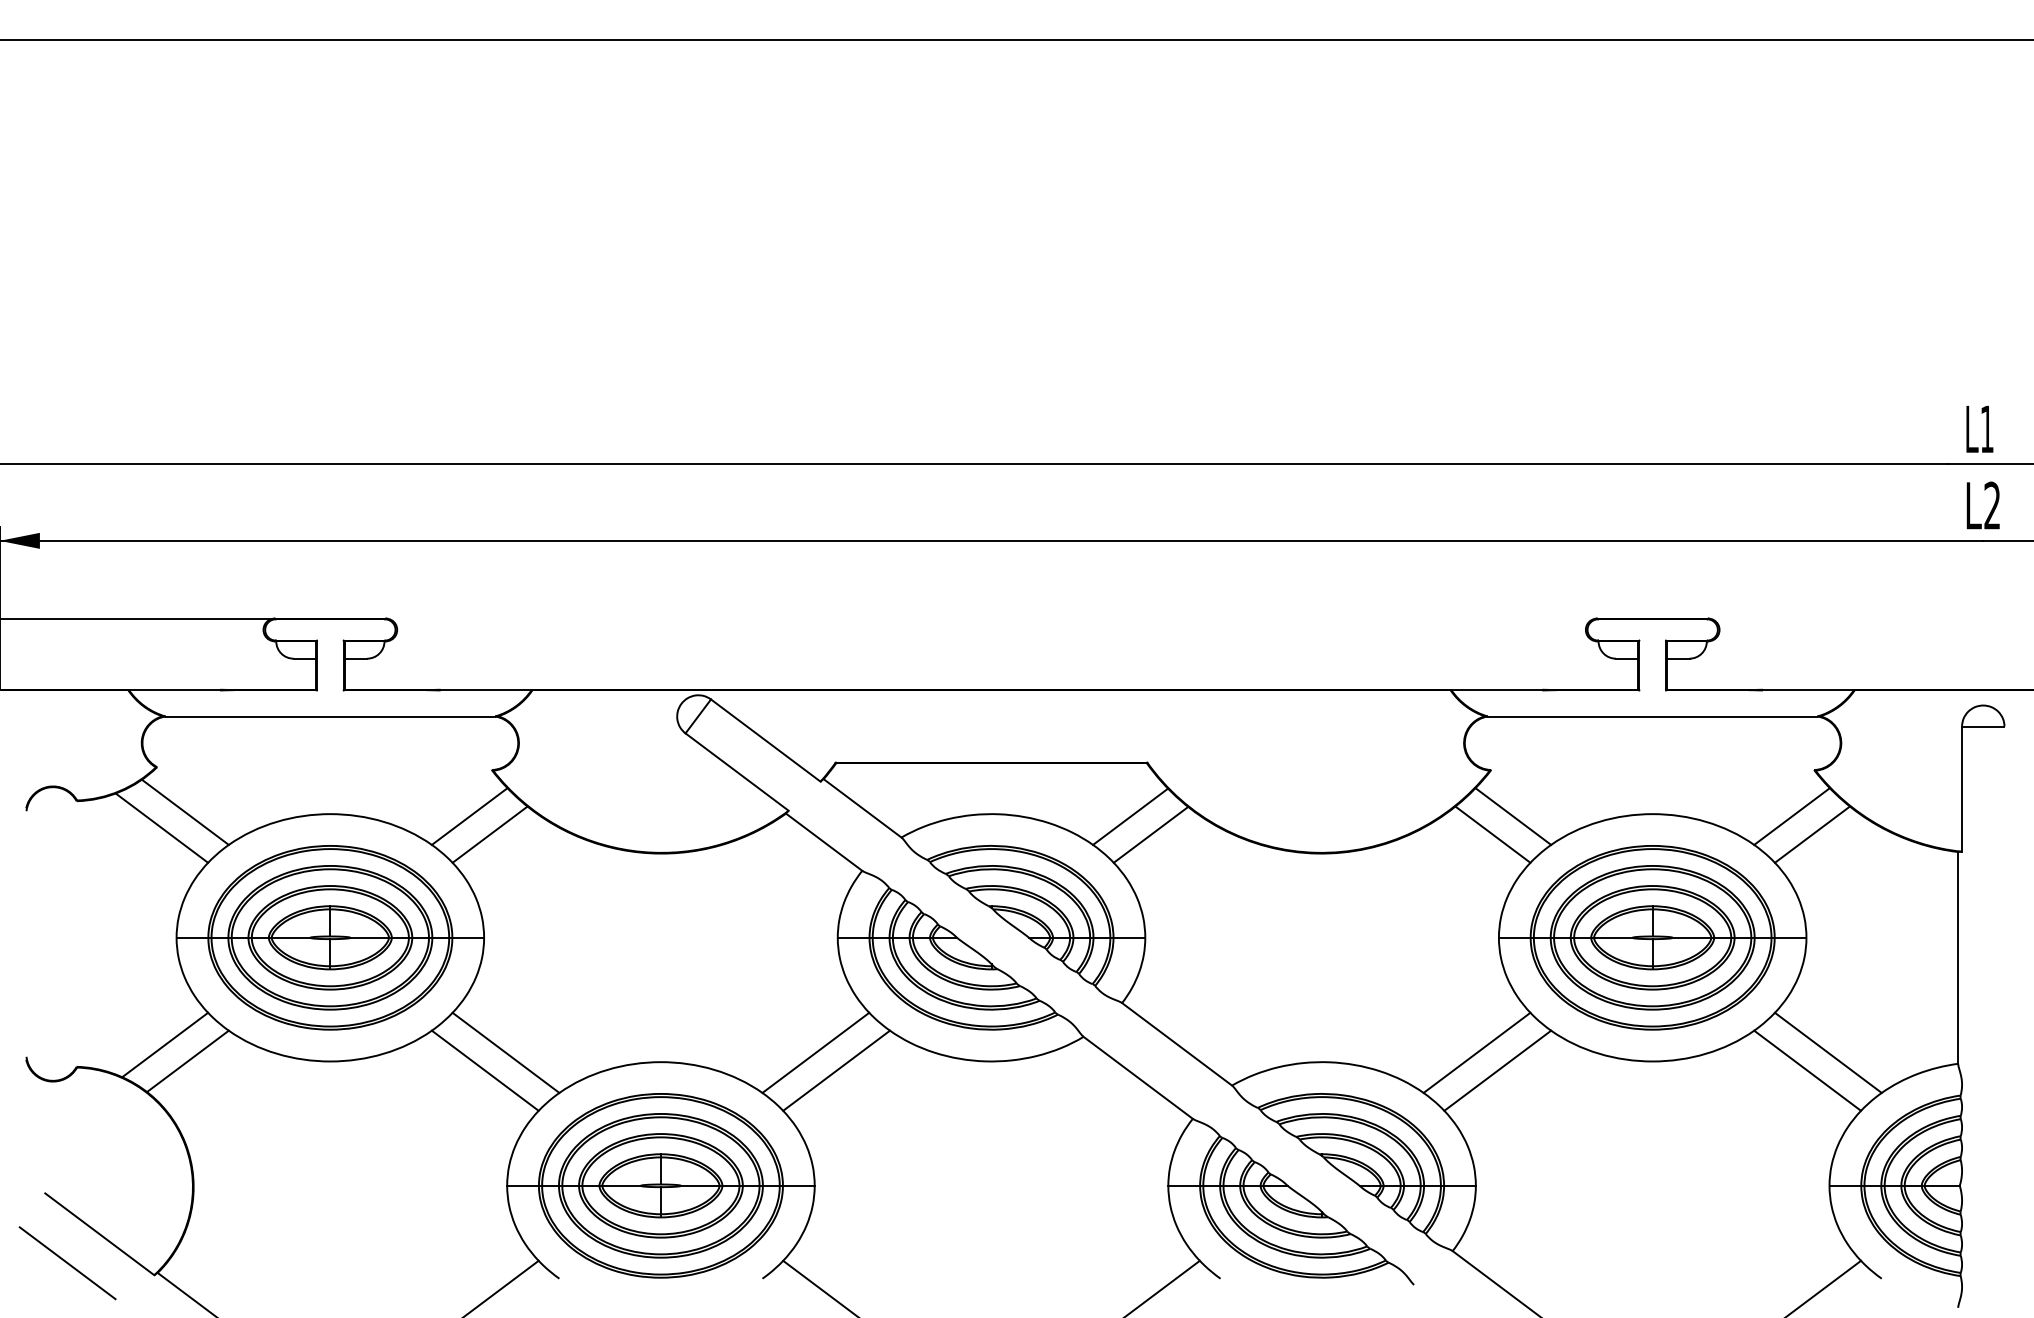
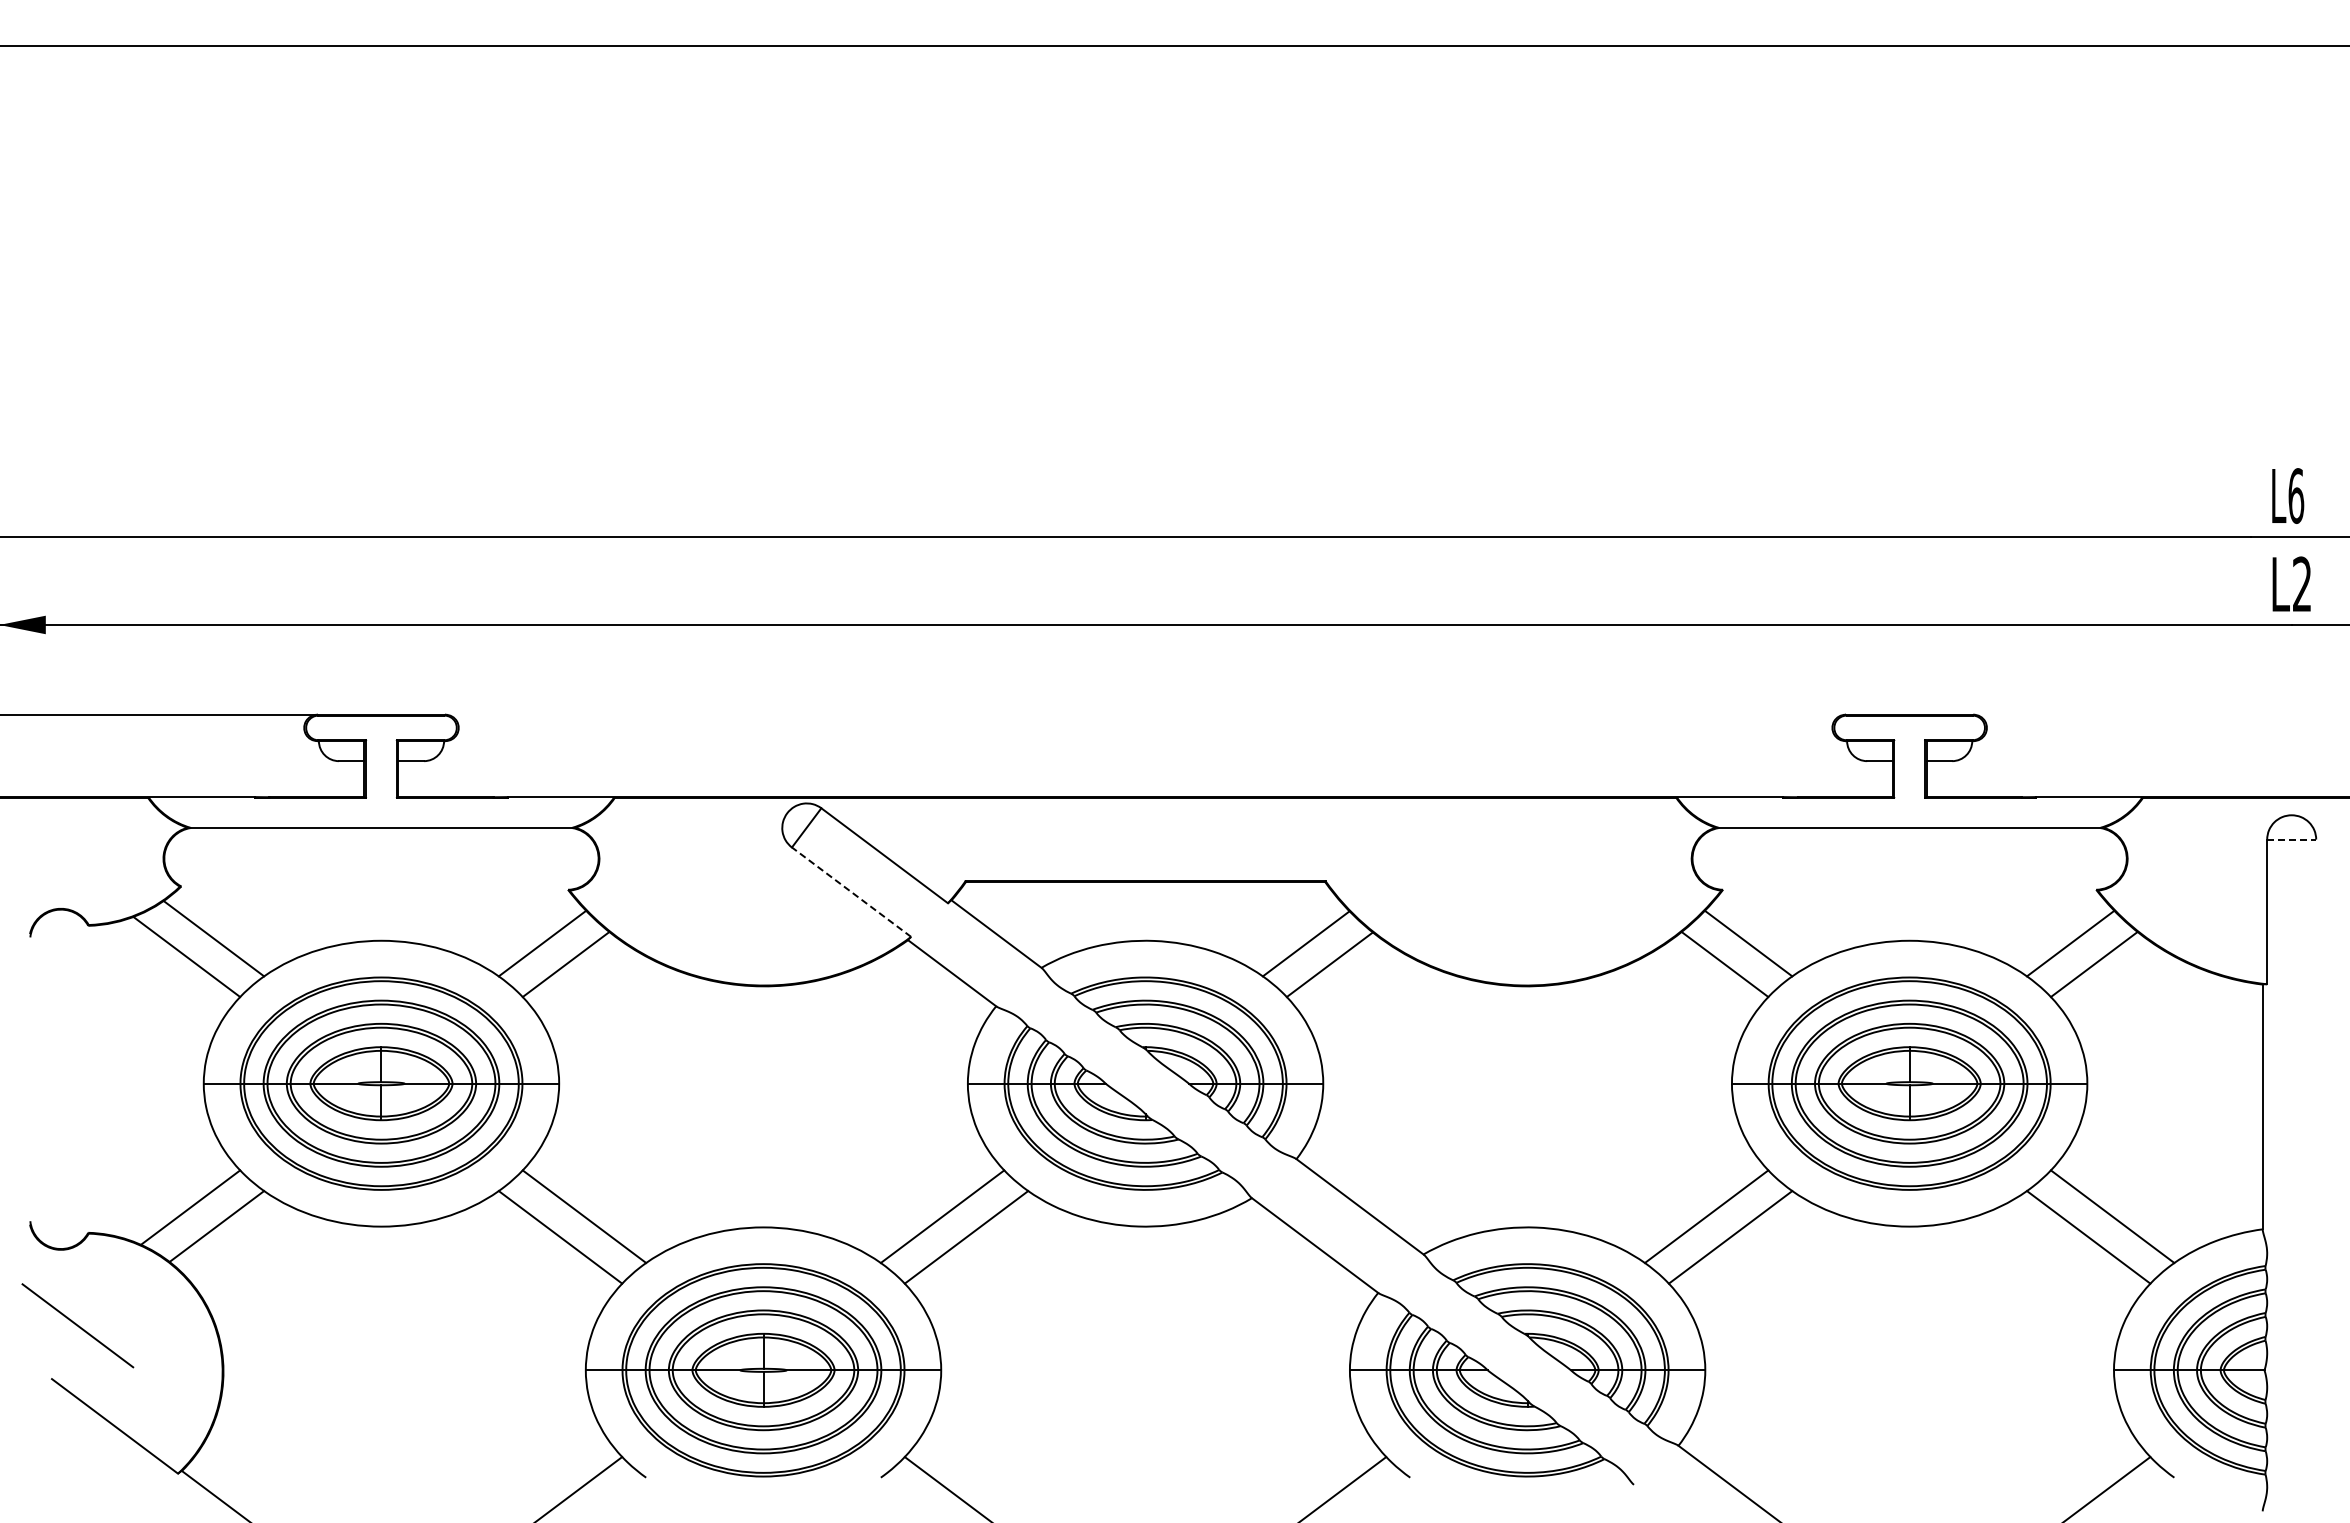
text: (1987, 428) -> (2296, 495), L1 -> L6
line: (1983, 726) -> (2291, 839), solid -> dashed
line: (737, 772) -> (851, 892), solid -> dashed
line: (67, 1262) -> (77, 1325), moved

